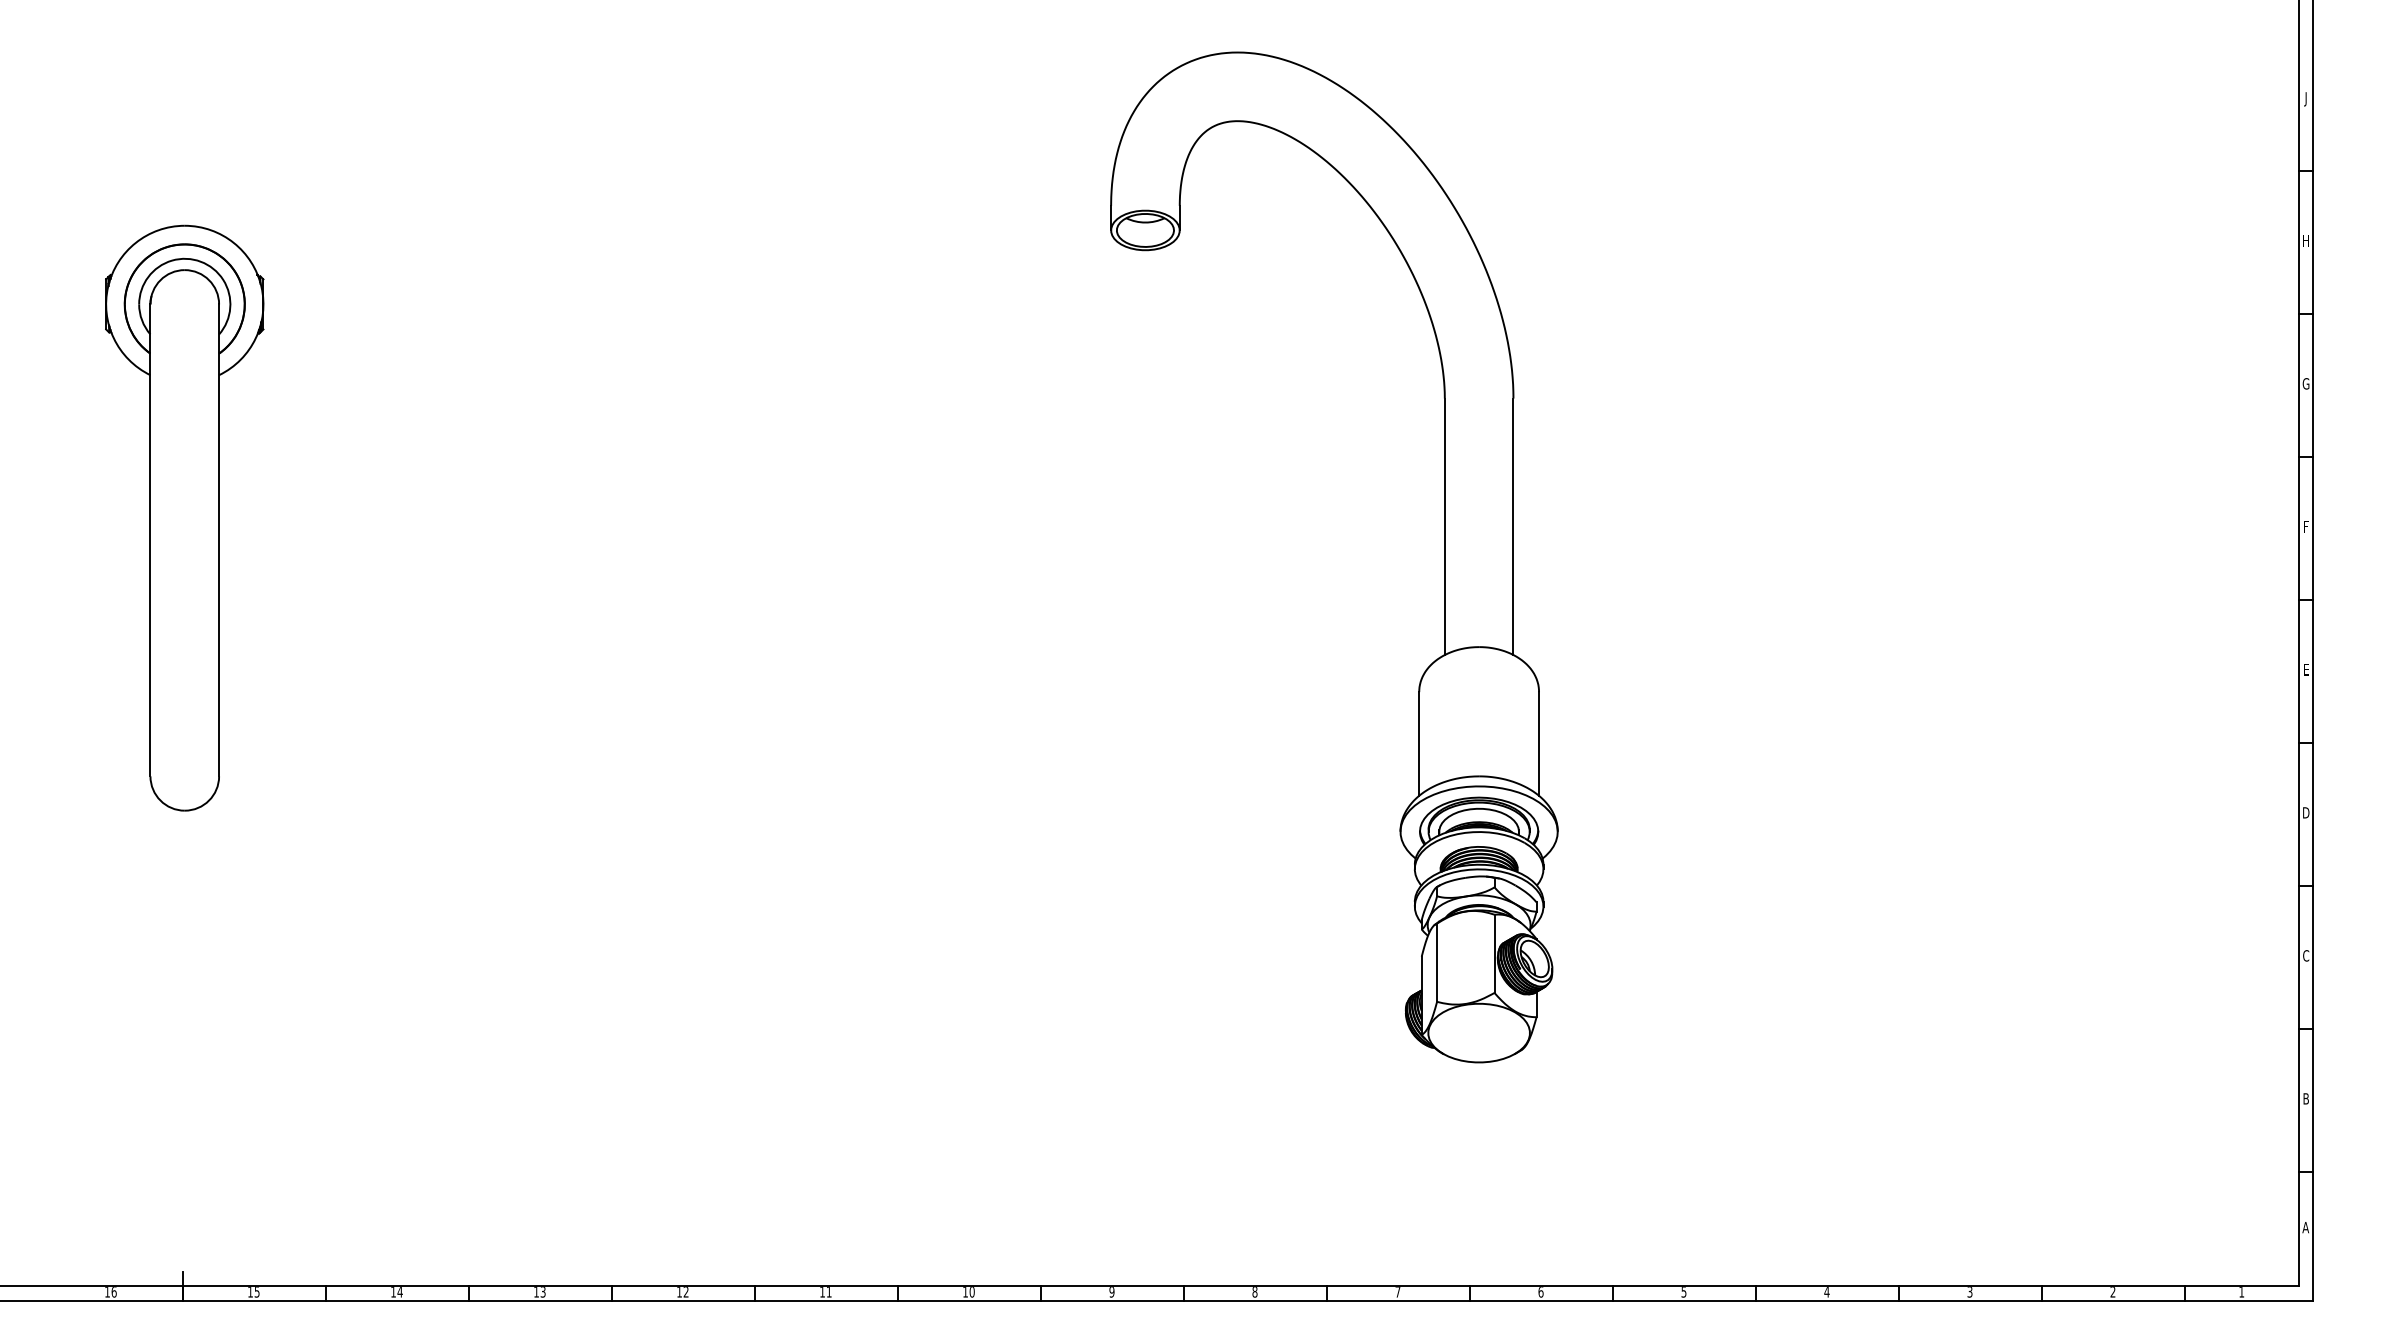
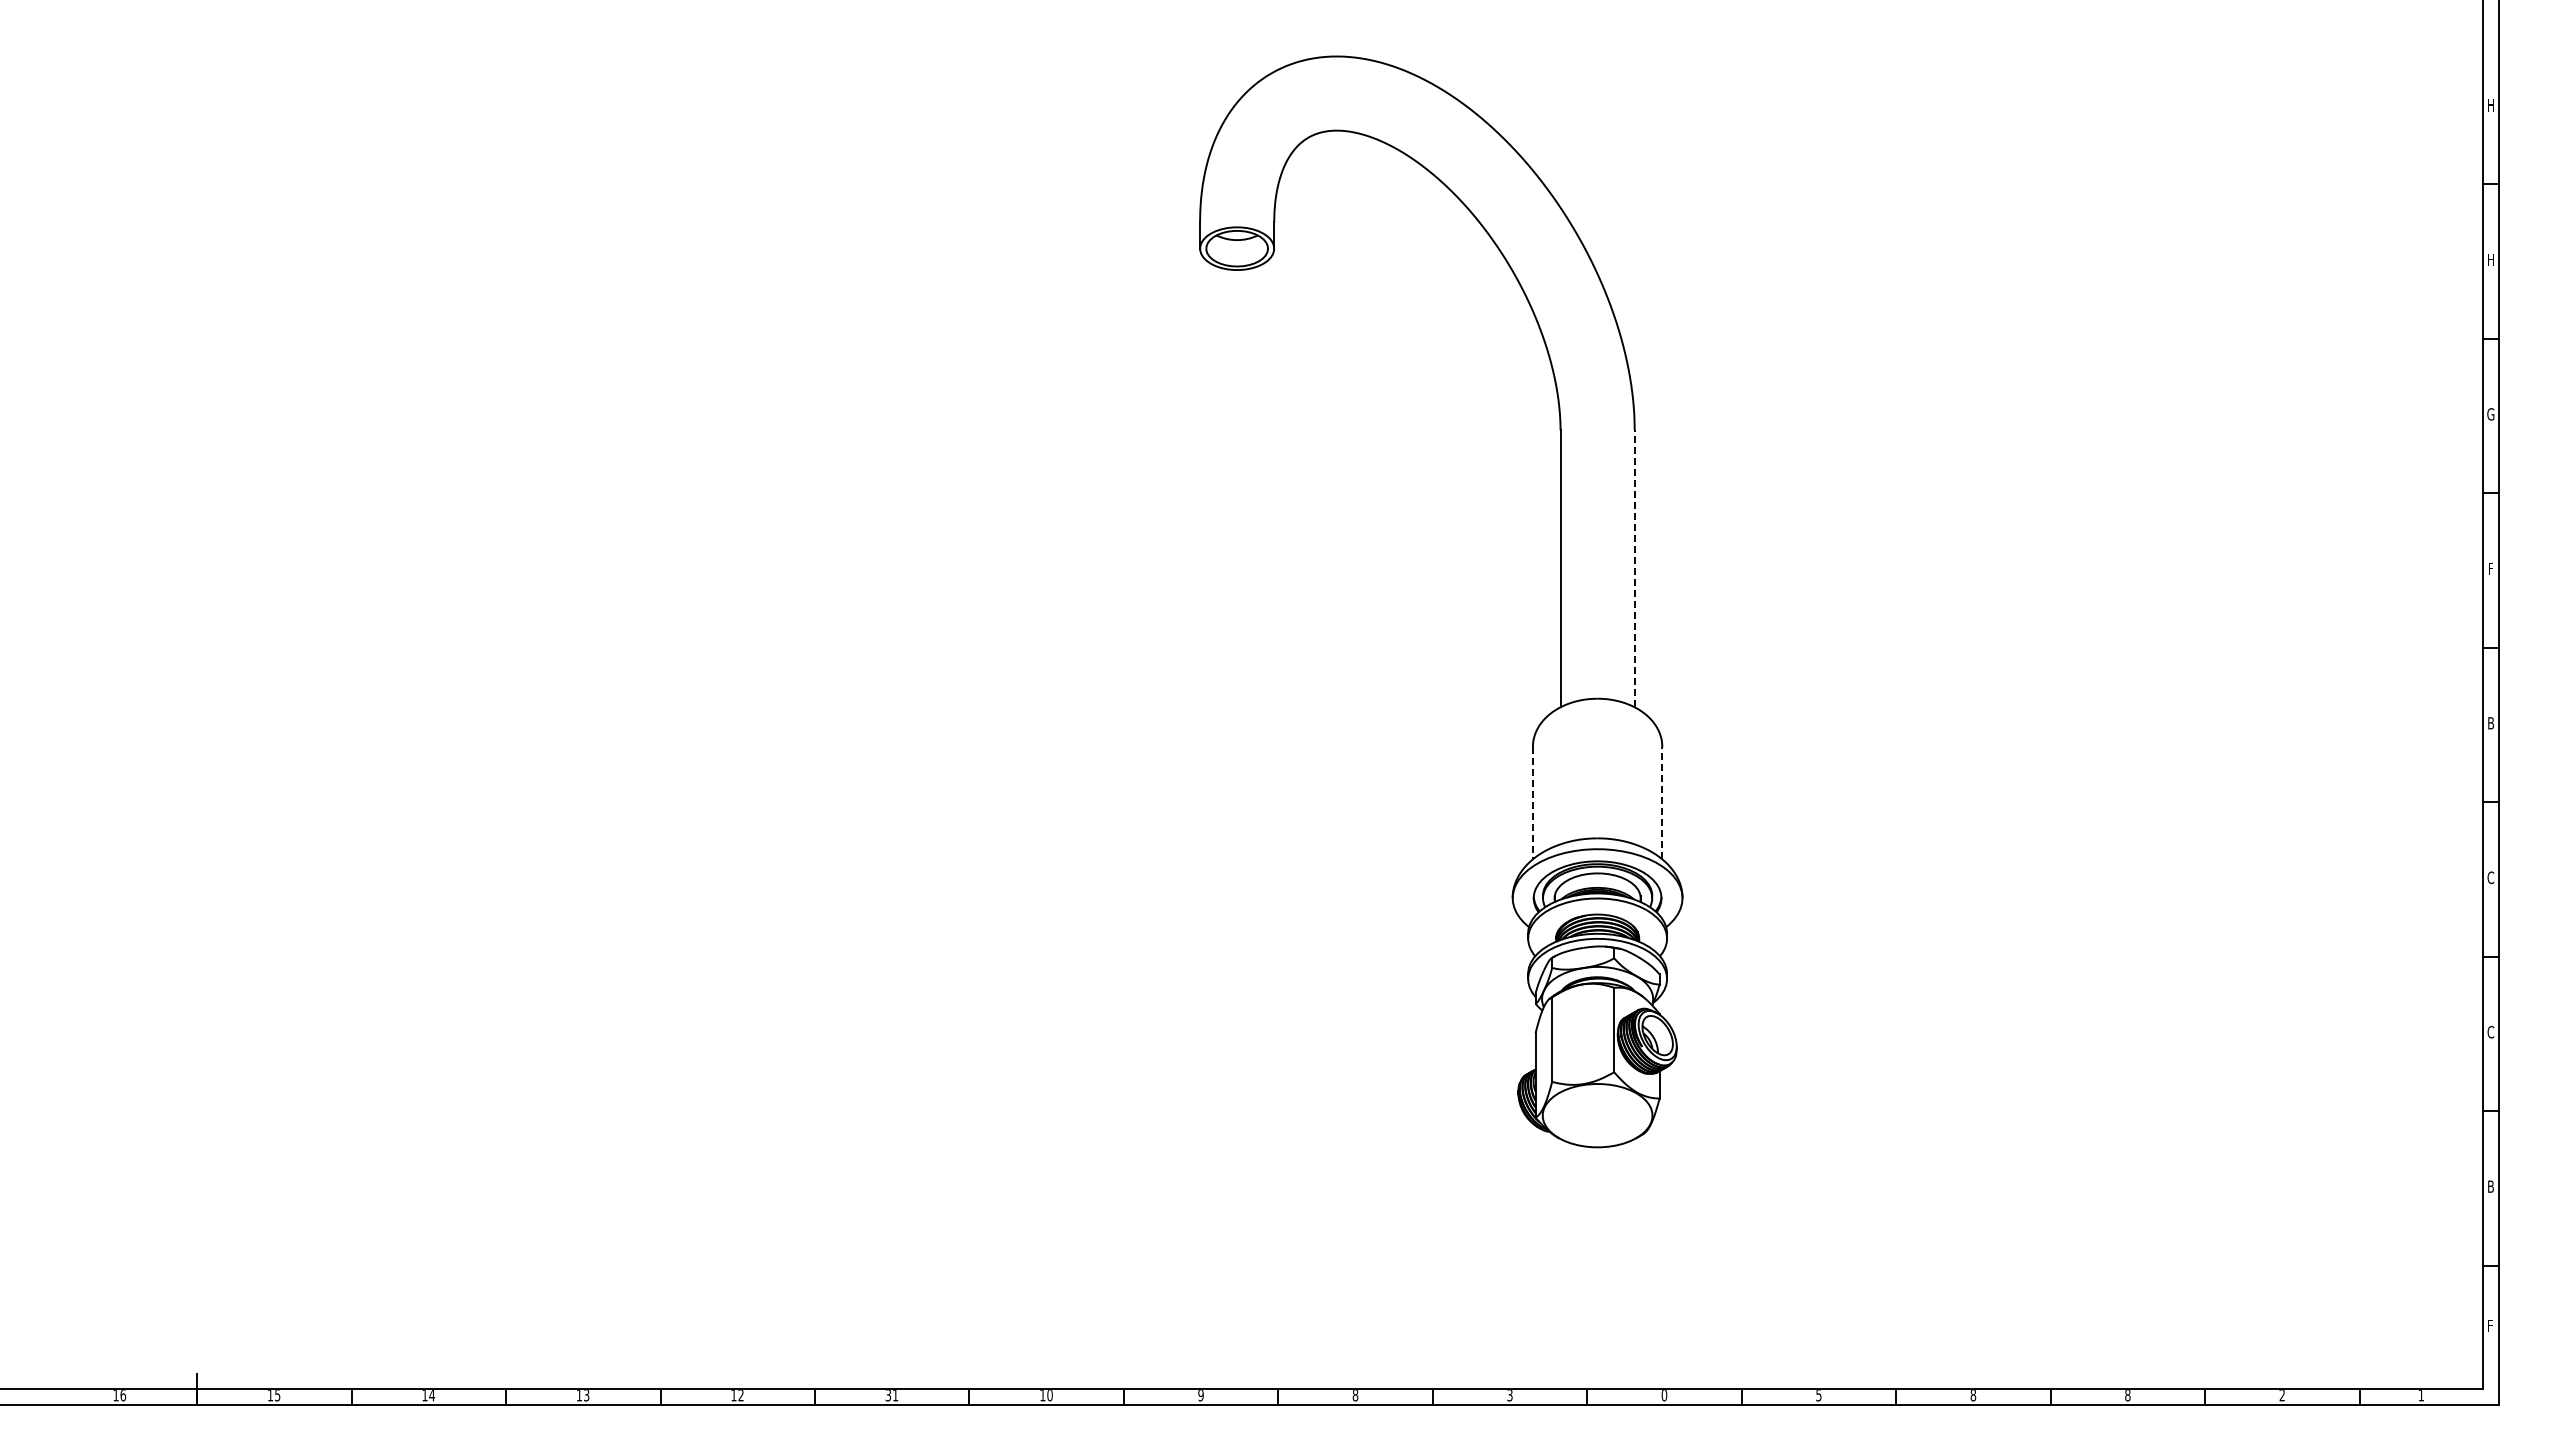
text: (2305, 98) -> (2490, 106), J -> H
part: (184, 518) -> (199, 559), removed
line: (1513, 526) -> (1634, 568), solid -> dashed
text: (2305, 670) -> (2490, 723), E -> B
line: (1539, 743) -> (1662, 802), solid -> dashed
line: (1418, 744) -> (1532, 803), solid -> dashed
text: (2305, 812) -> (2490, 877), D -> C
text: (2305, 1227) -> (2490, 1325), A -> F
text: (821, 1292) -> (887, 1395), 11 -> 31
text: (1397, 1292) -> (1509, 1395), 7 -> 3
text: (1541, 1292) -> (1664, 1395), 6 -> 0
text: (1827, 1292) -> (1973, 1395), 4 -> 8
text: (1969, 1292) -> (2127, 1395), 3 -> 8

